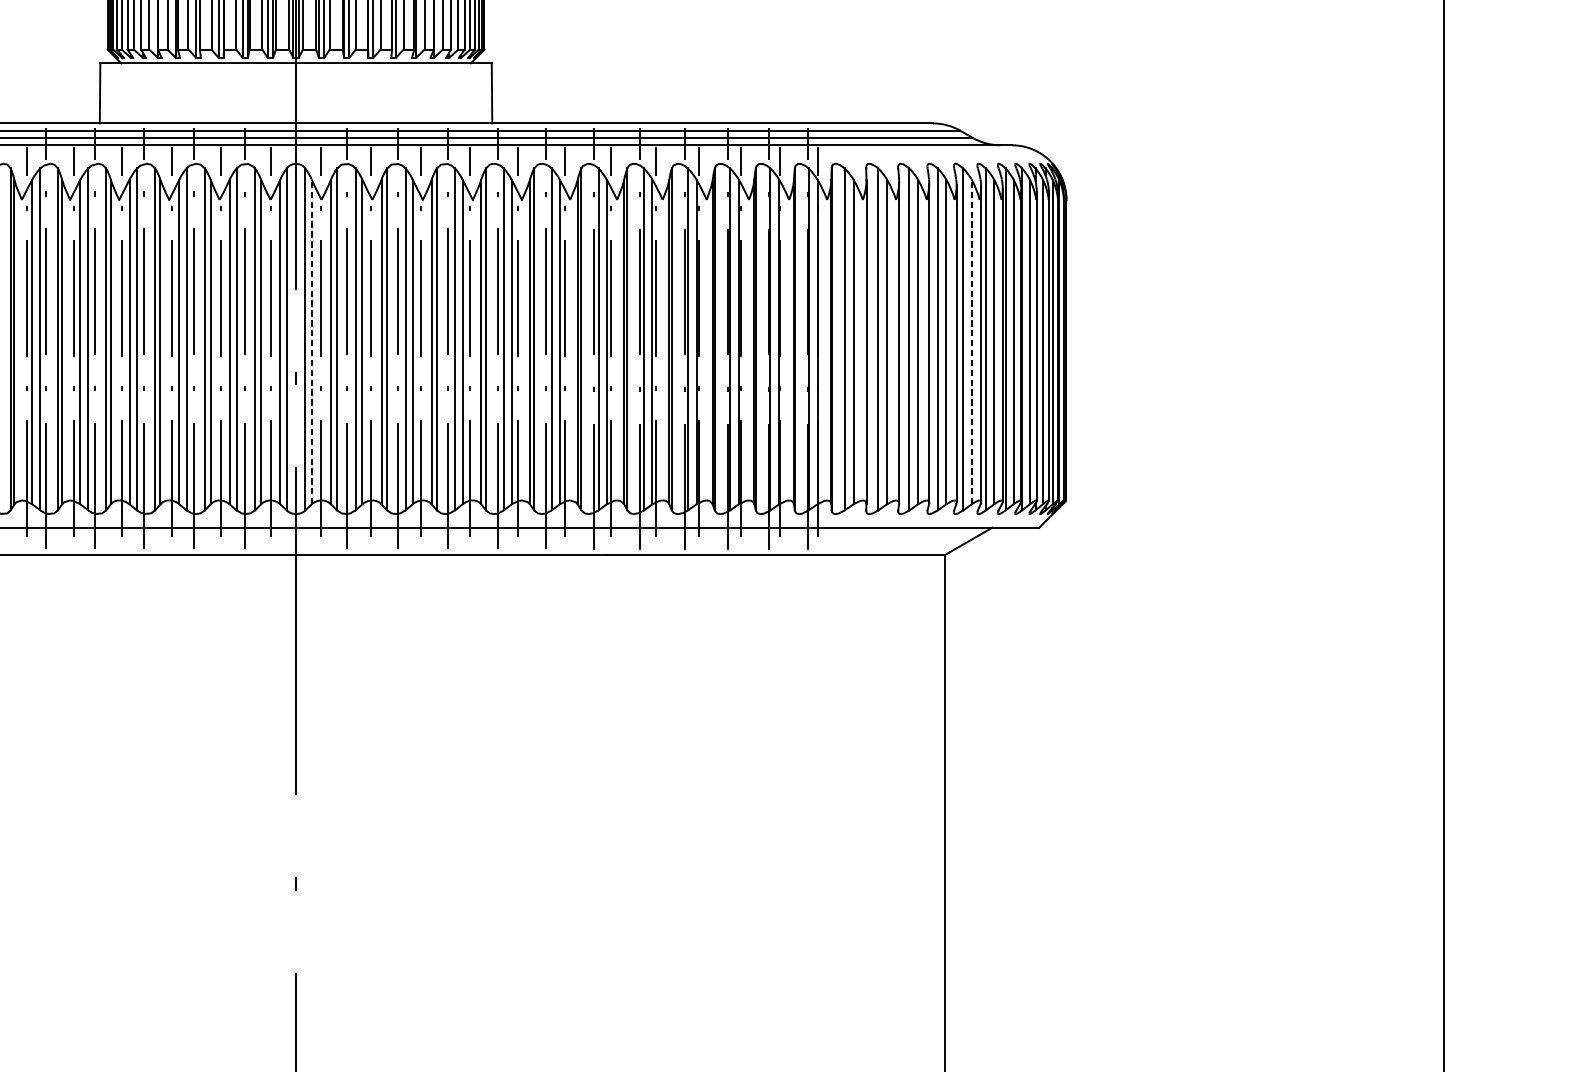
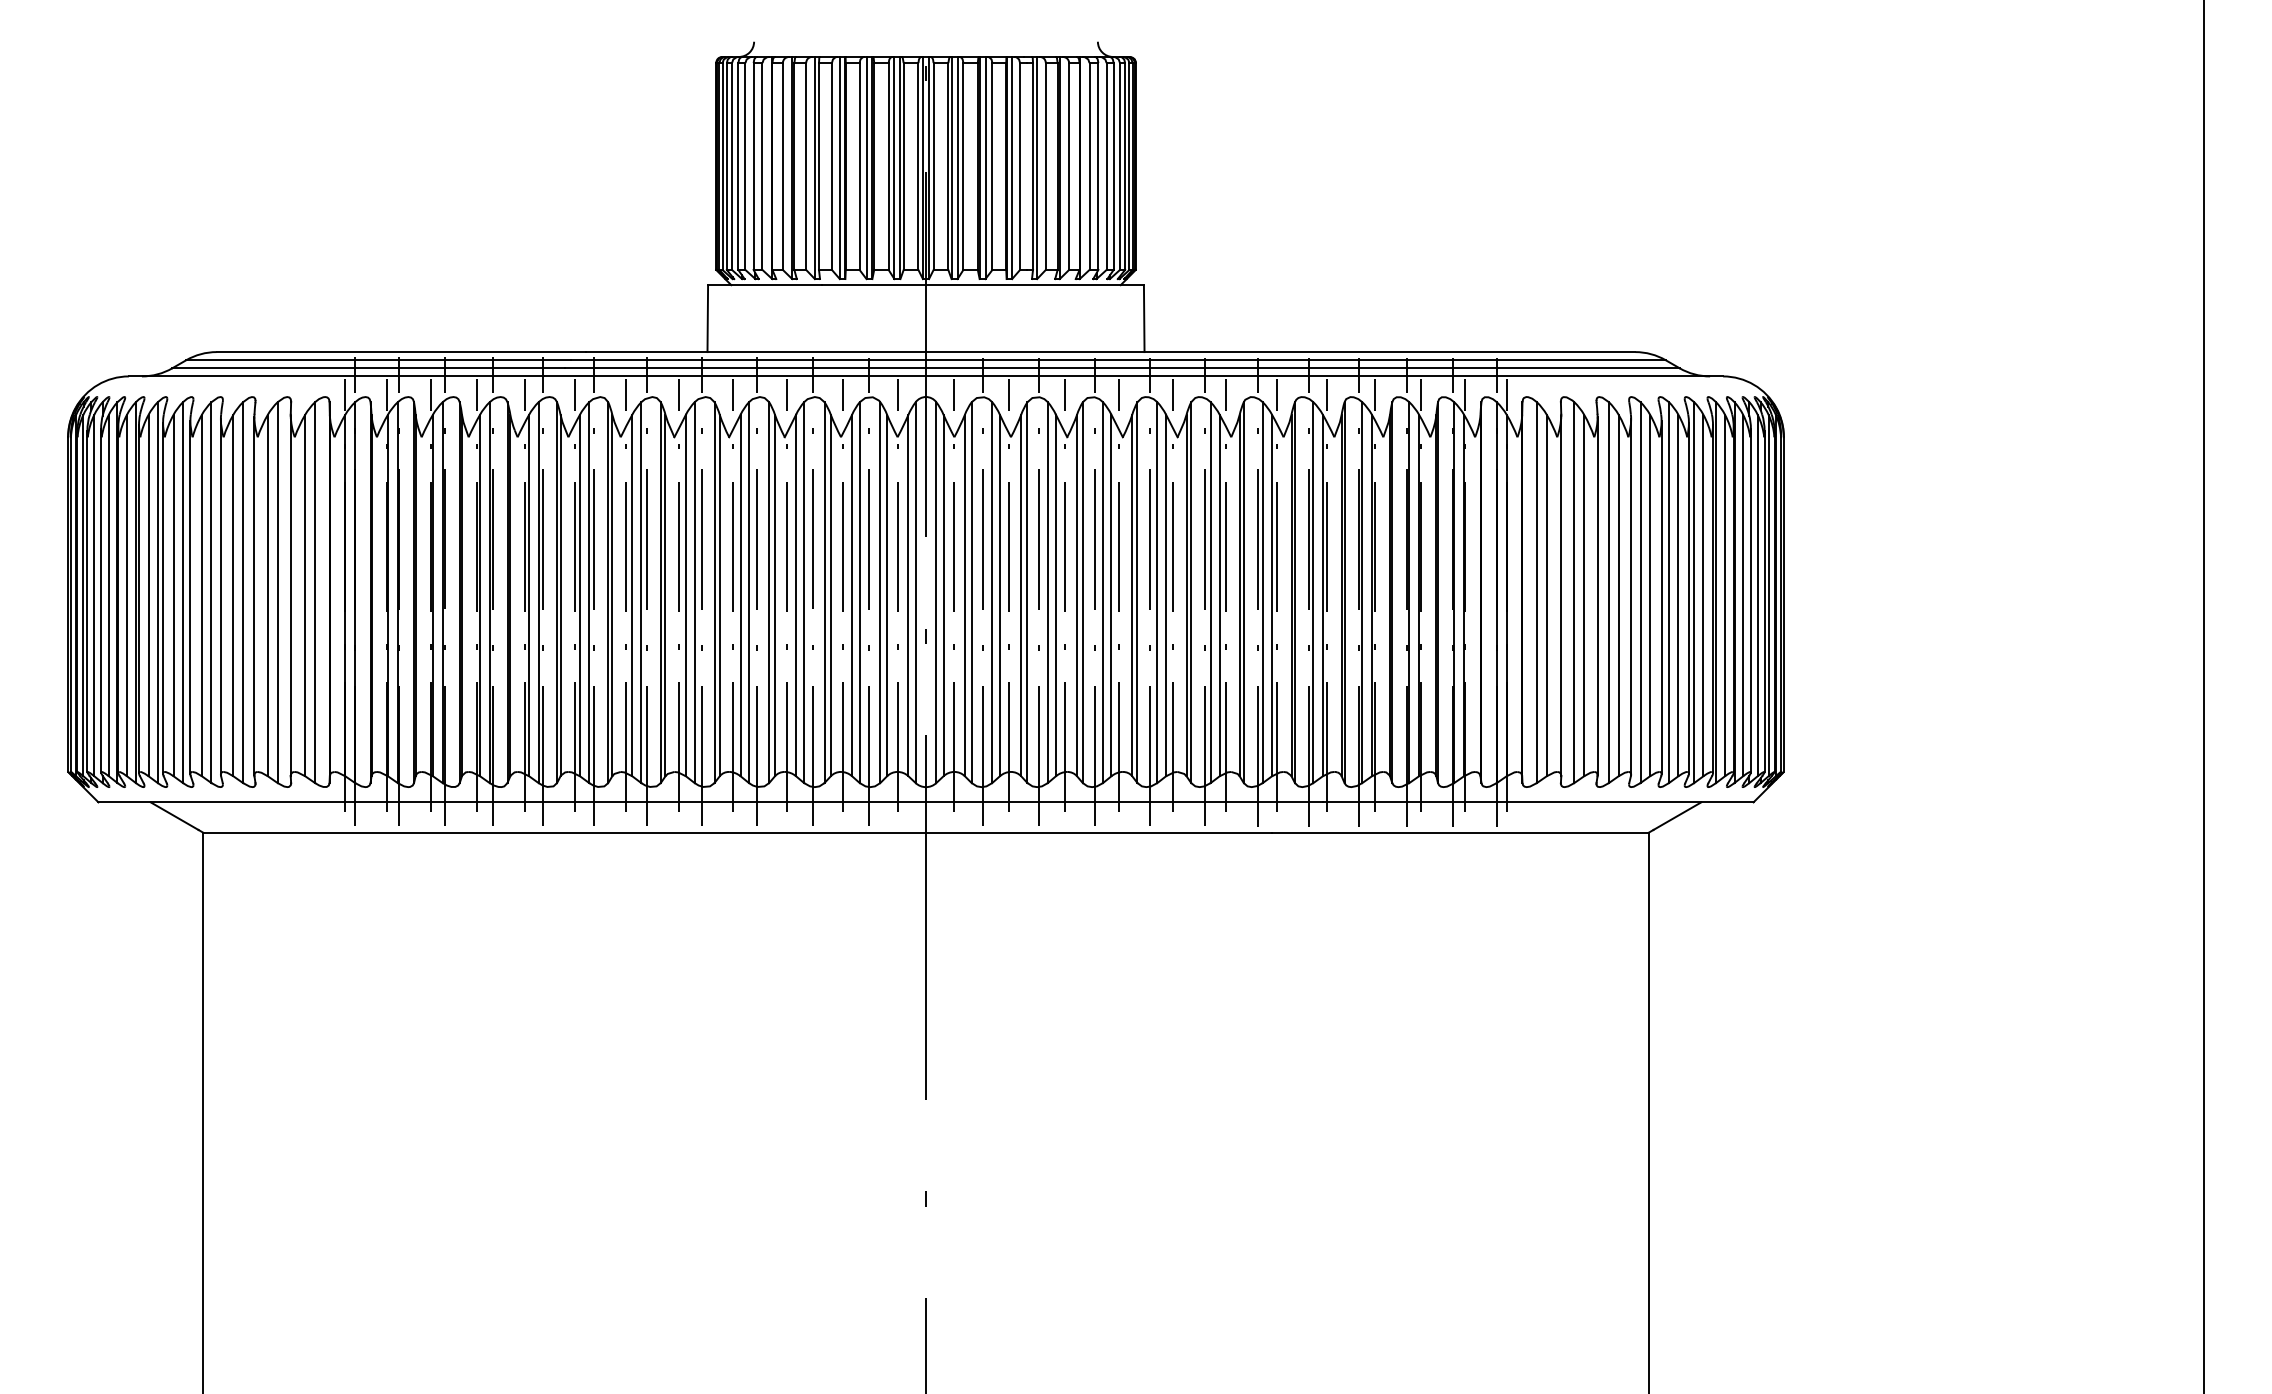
line: (311, 342) -> (943, 595), dashed -> solid
line: (971, 342) -> (1678, 595), dashed -> solid

